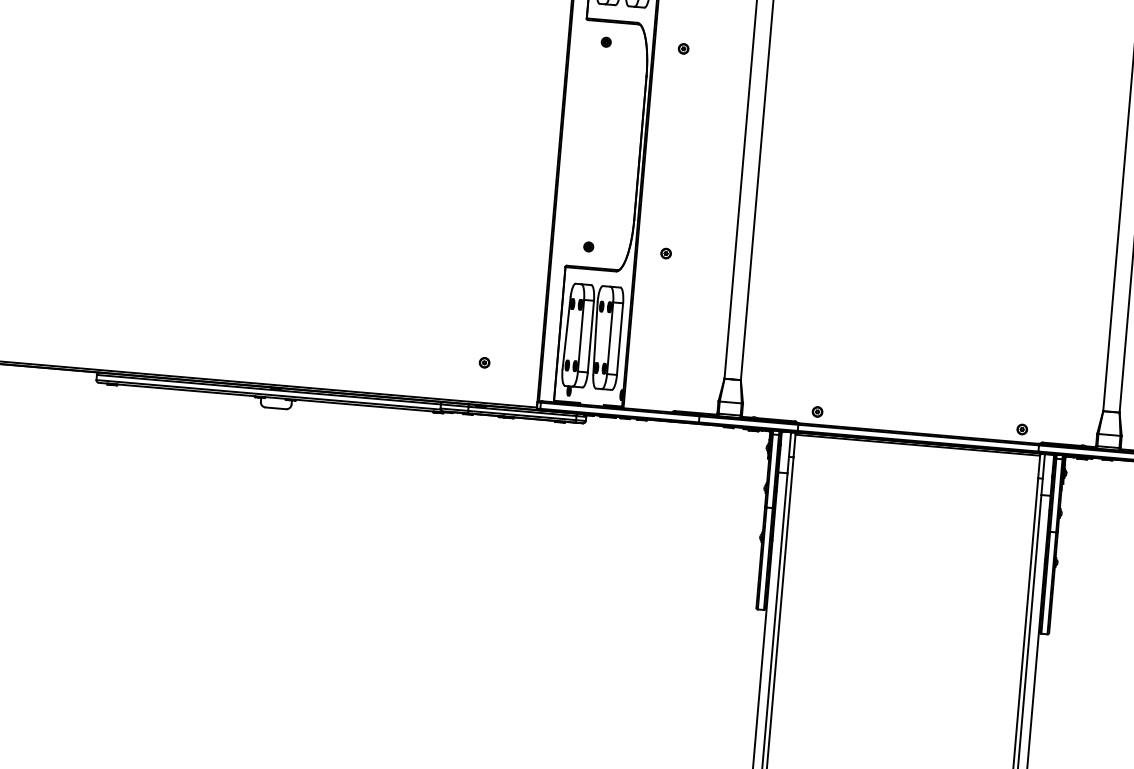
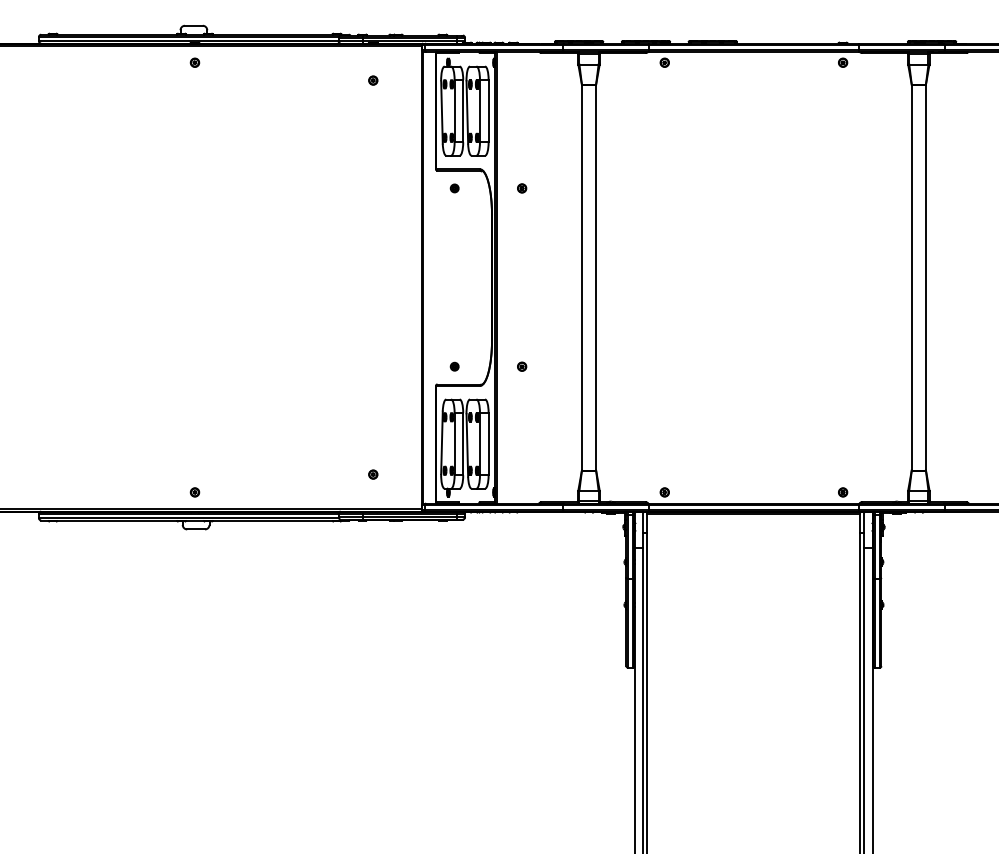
part: (277, 365) -> (194, 492), added

